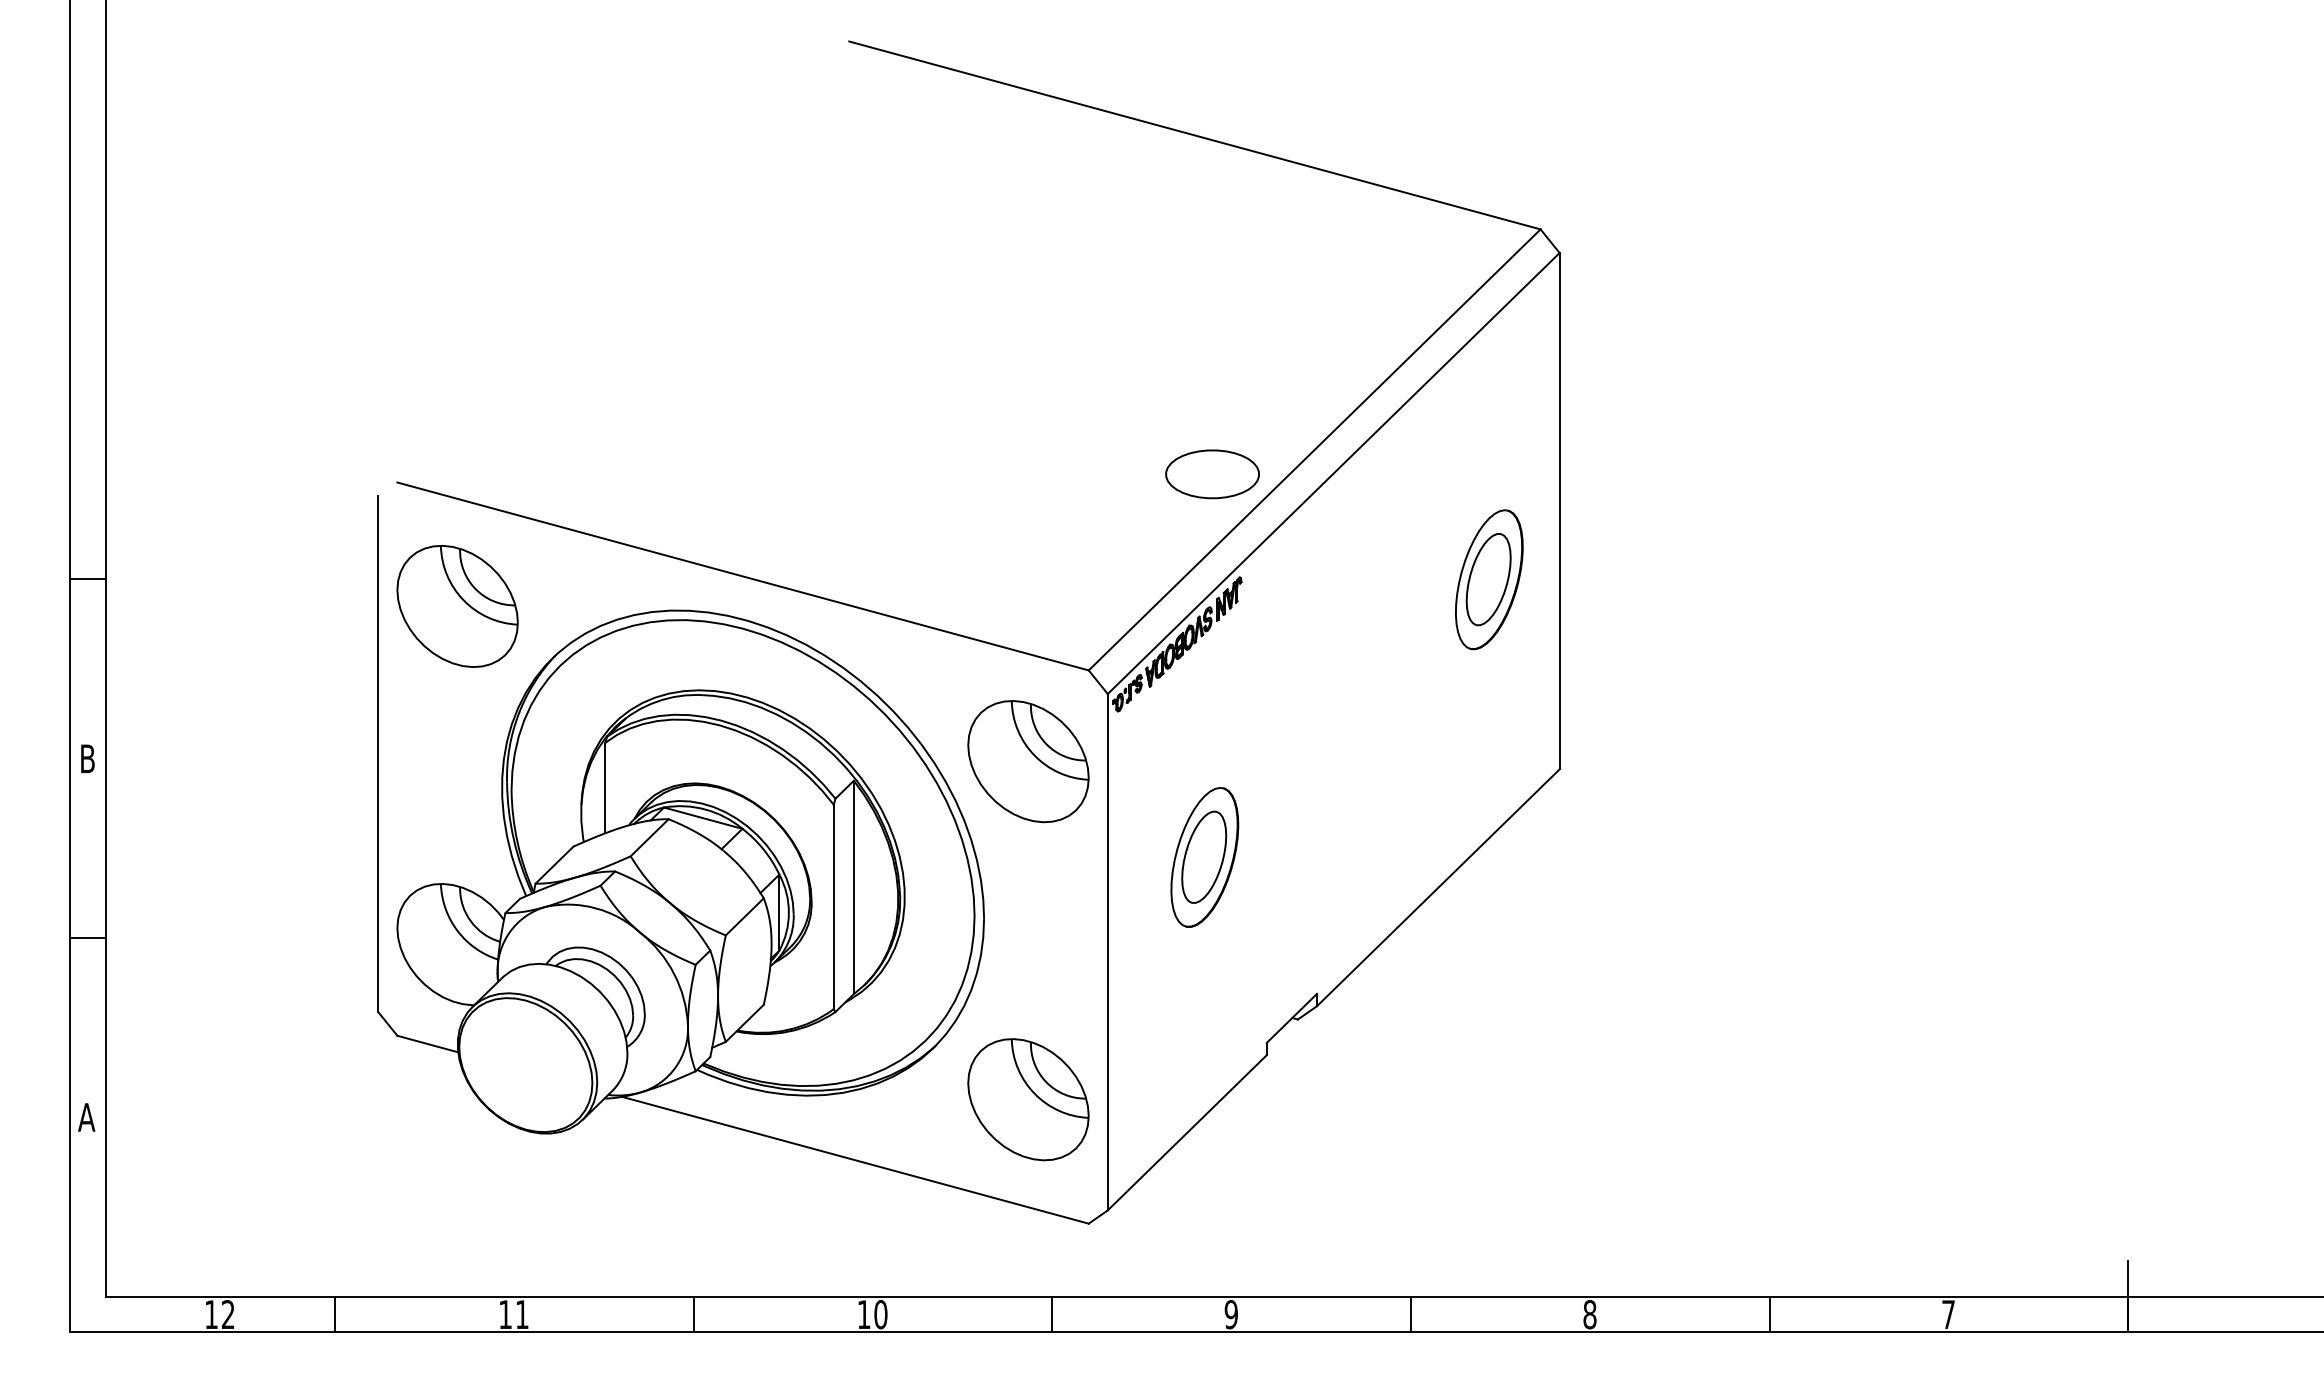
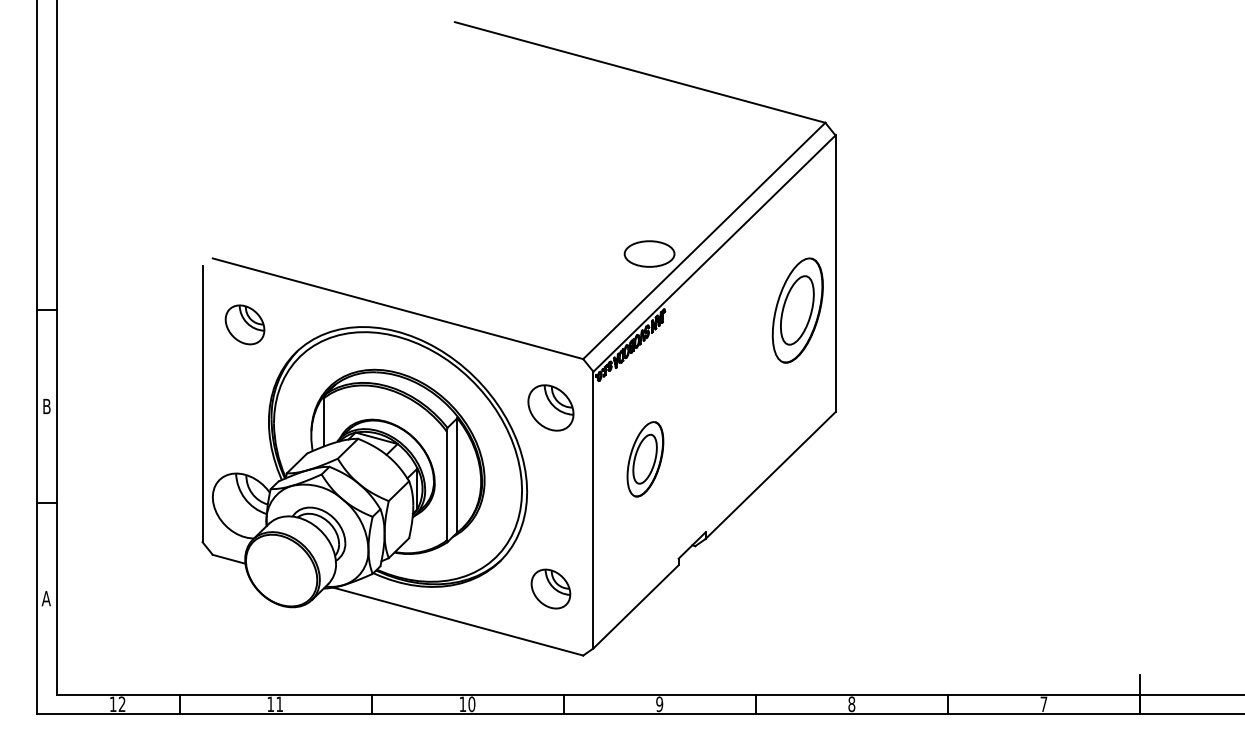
part: (1488, 579) -> (797, 310), size x1.4
part: (456, 605) -> (244, 324), size x0.6
part: (1027, 760) -> (550, 407), size x0.7
part: (1027, 1098) -> (550, 588), size x0.6

